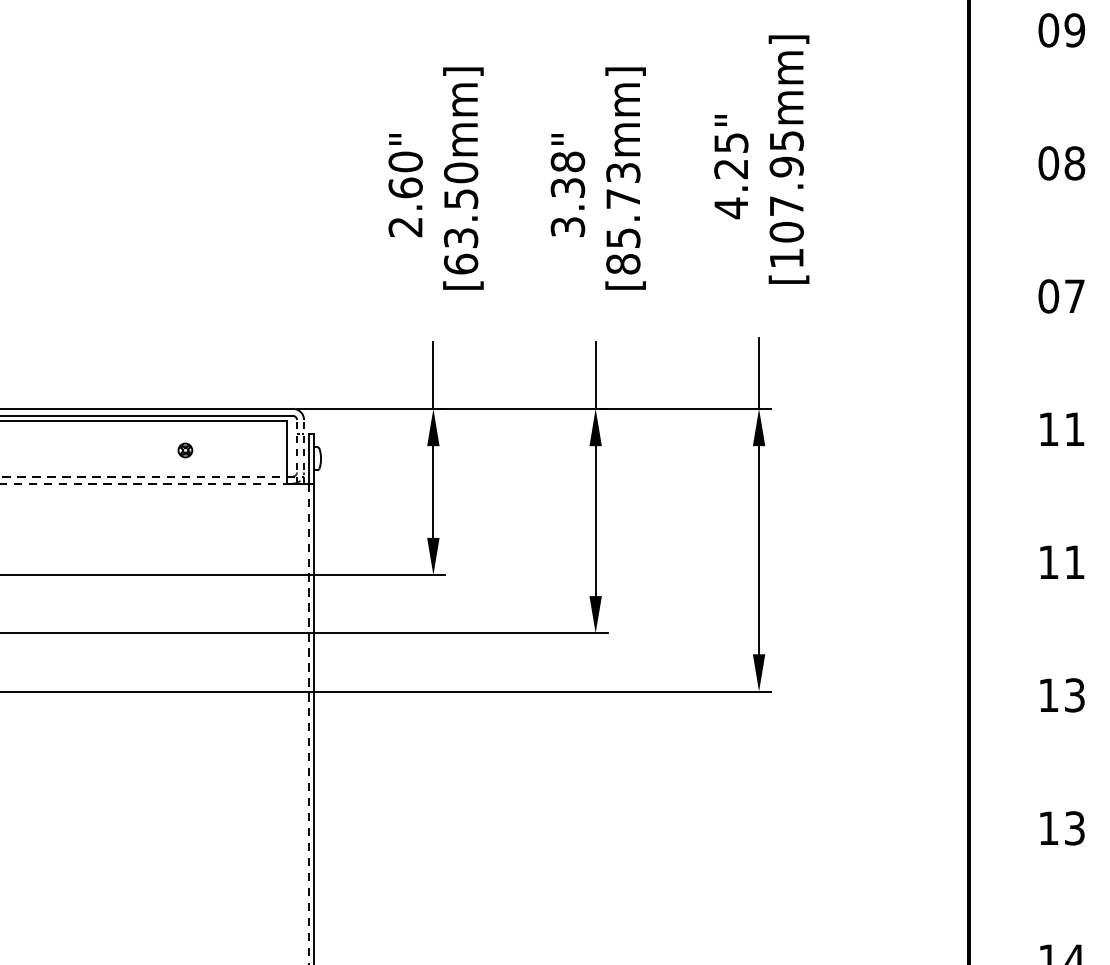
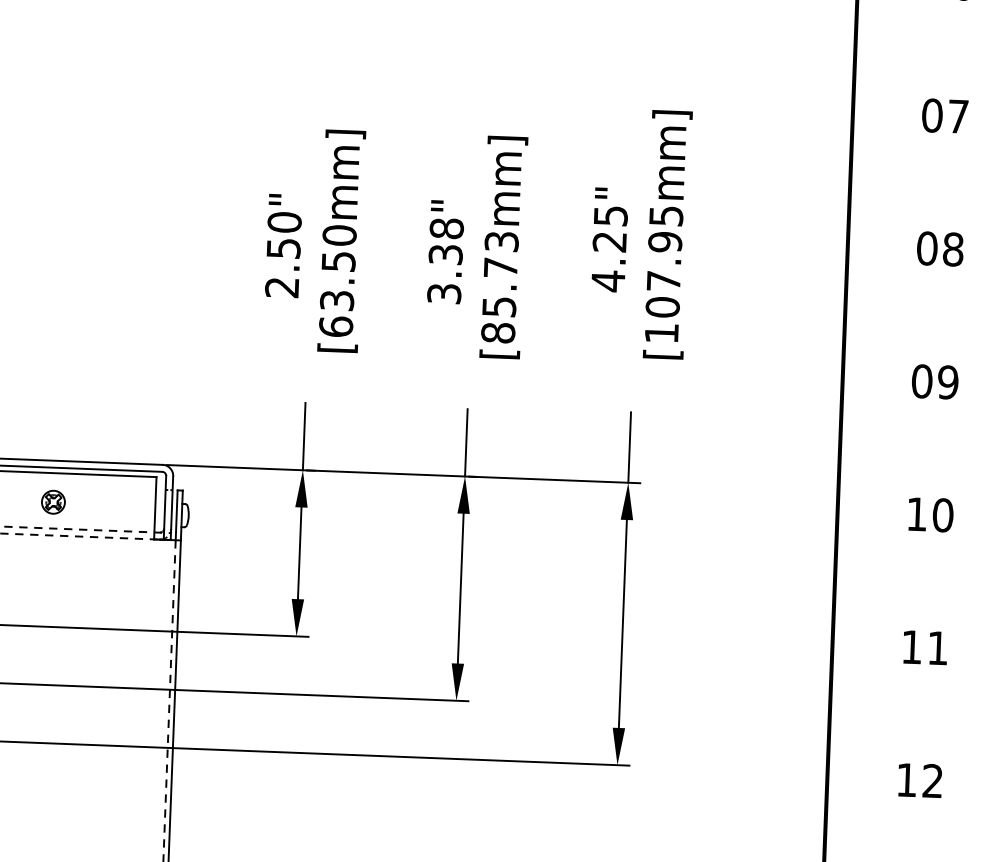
text: (1074, 30) -> (958, 116), 09 -> 07
text: (405, 187) -> (283, 247), 2.60" -> 2.50"
text: (1074, 296) -> (947, 382), 07 -> 09
text: (1074, 429) -> (942, 515), 11 -> 10
part: (185, 450) -> (53, 502), size x1.67
line: (297, 451) -> (165, 507), dashed -> solid
line: (303, 451) -> (171, 507), dashed -> solid
text: (1074, 695) -> (932, 781), 13 -> 12

